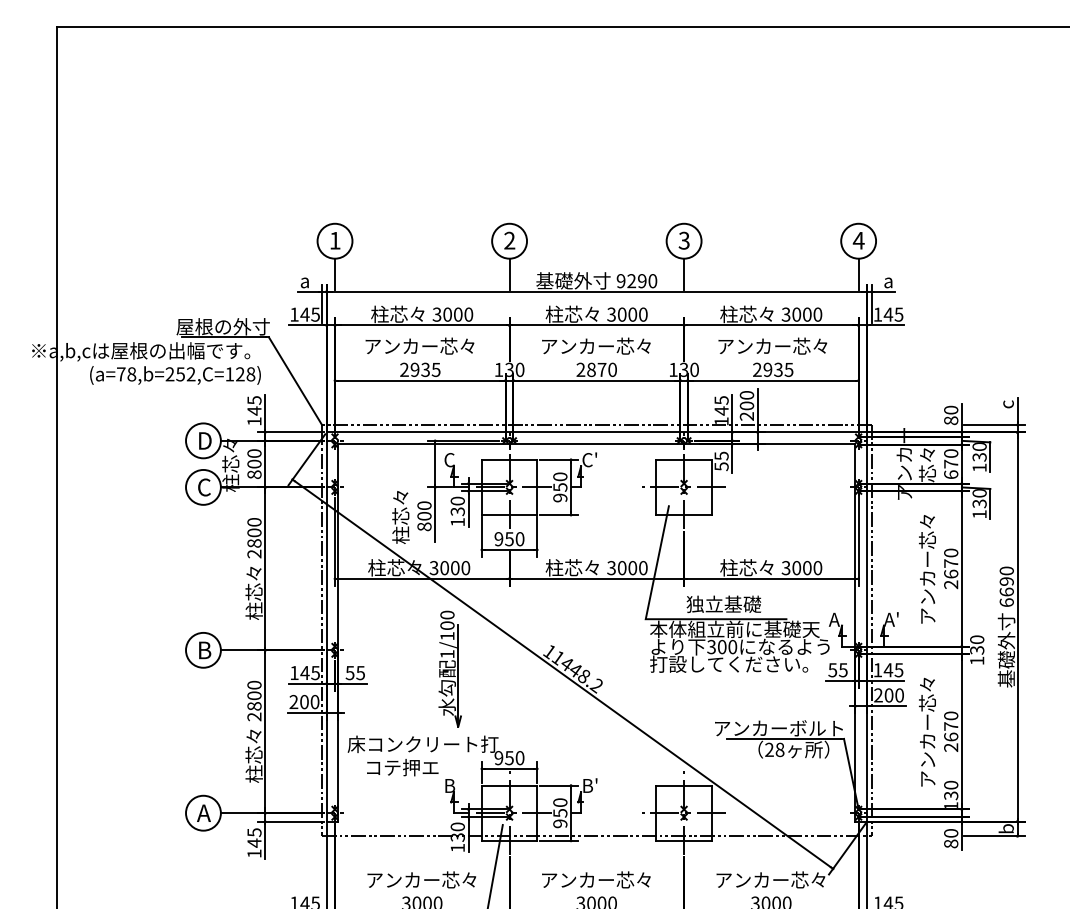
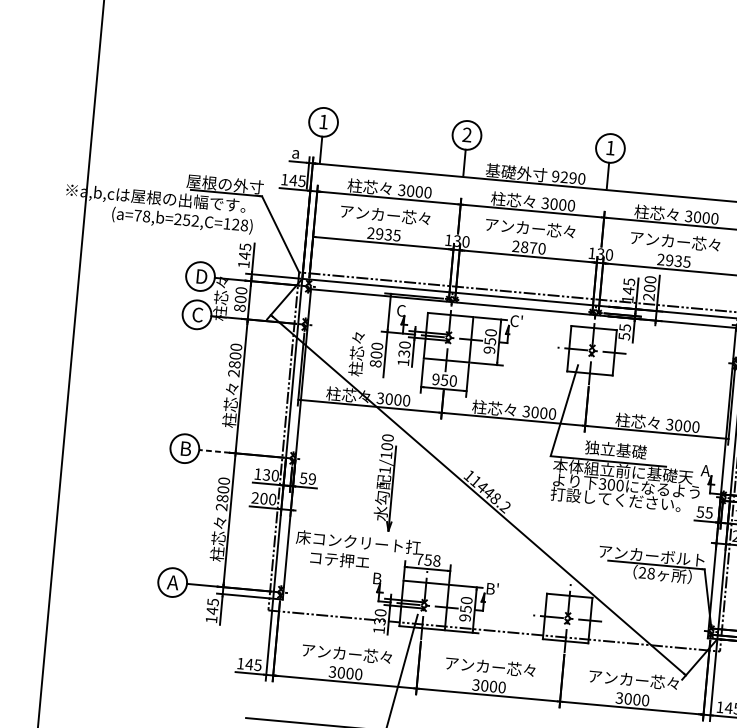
text: (683, 240) -> (610, 147), 3 -> 1
line: (239, 650) -> (214, 451), solid -> dashed
text: (309, 672) -> (270, 474), 145 -> 130
text: (360, 672) -> (312, 478), 55 -> 59
text: (509, 758) -> (428, 560), 950 -> 758

